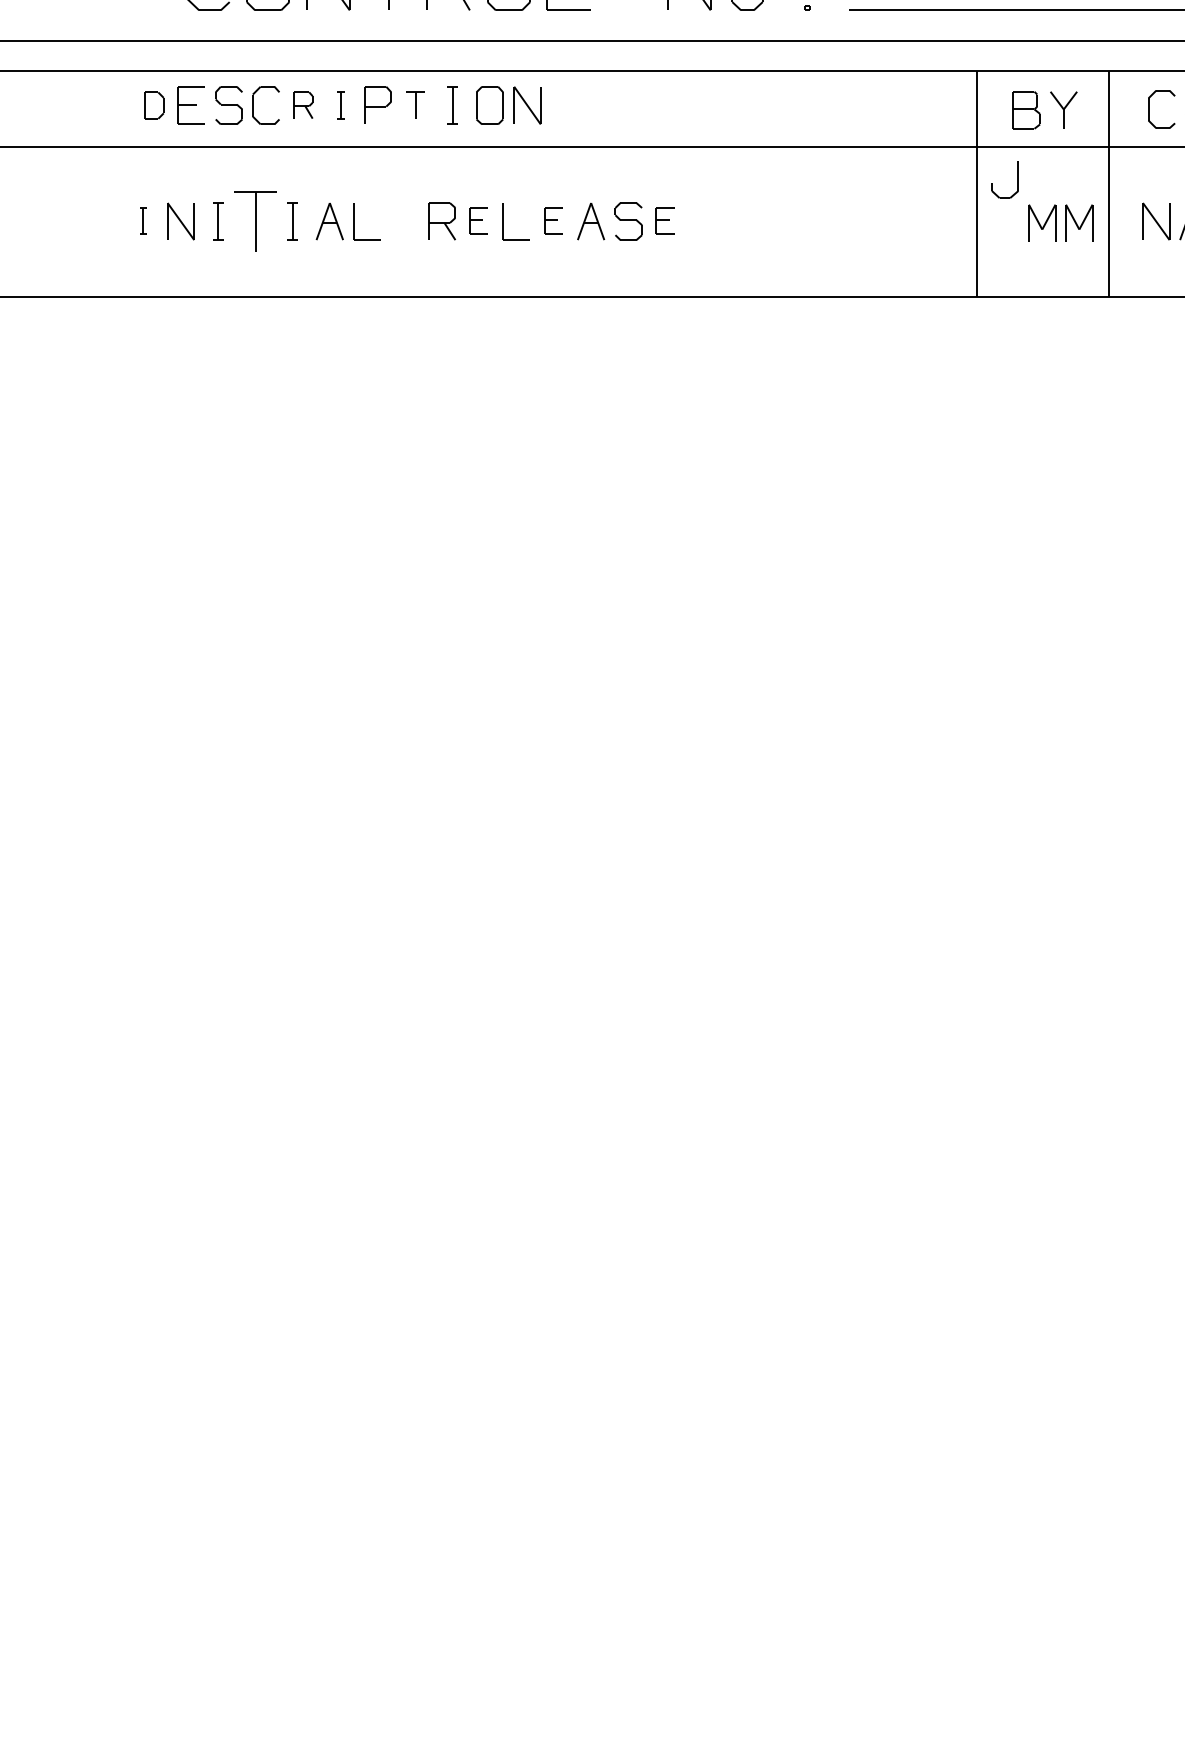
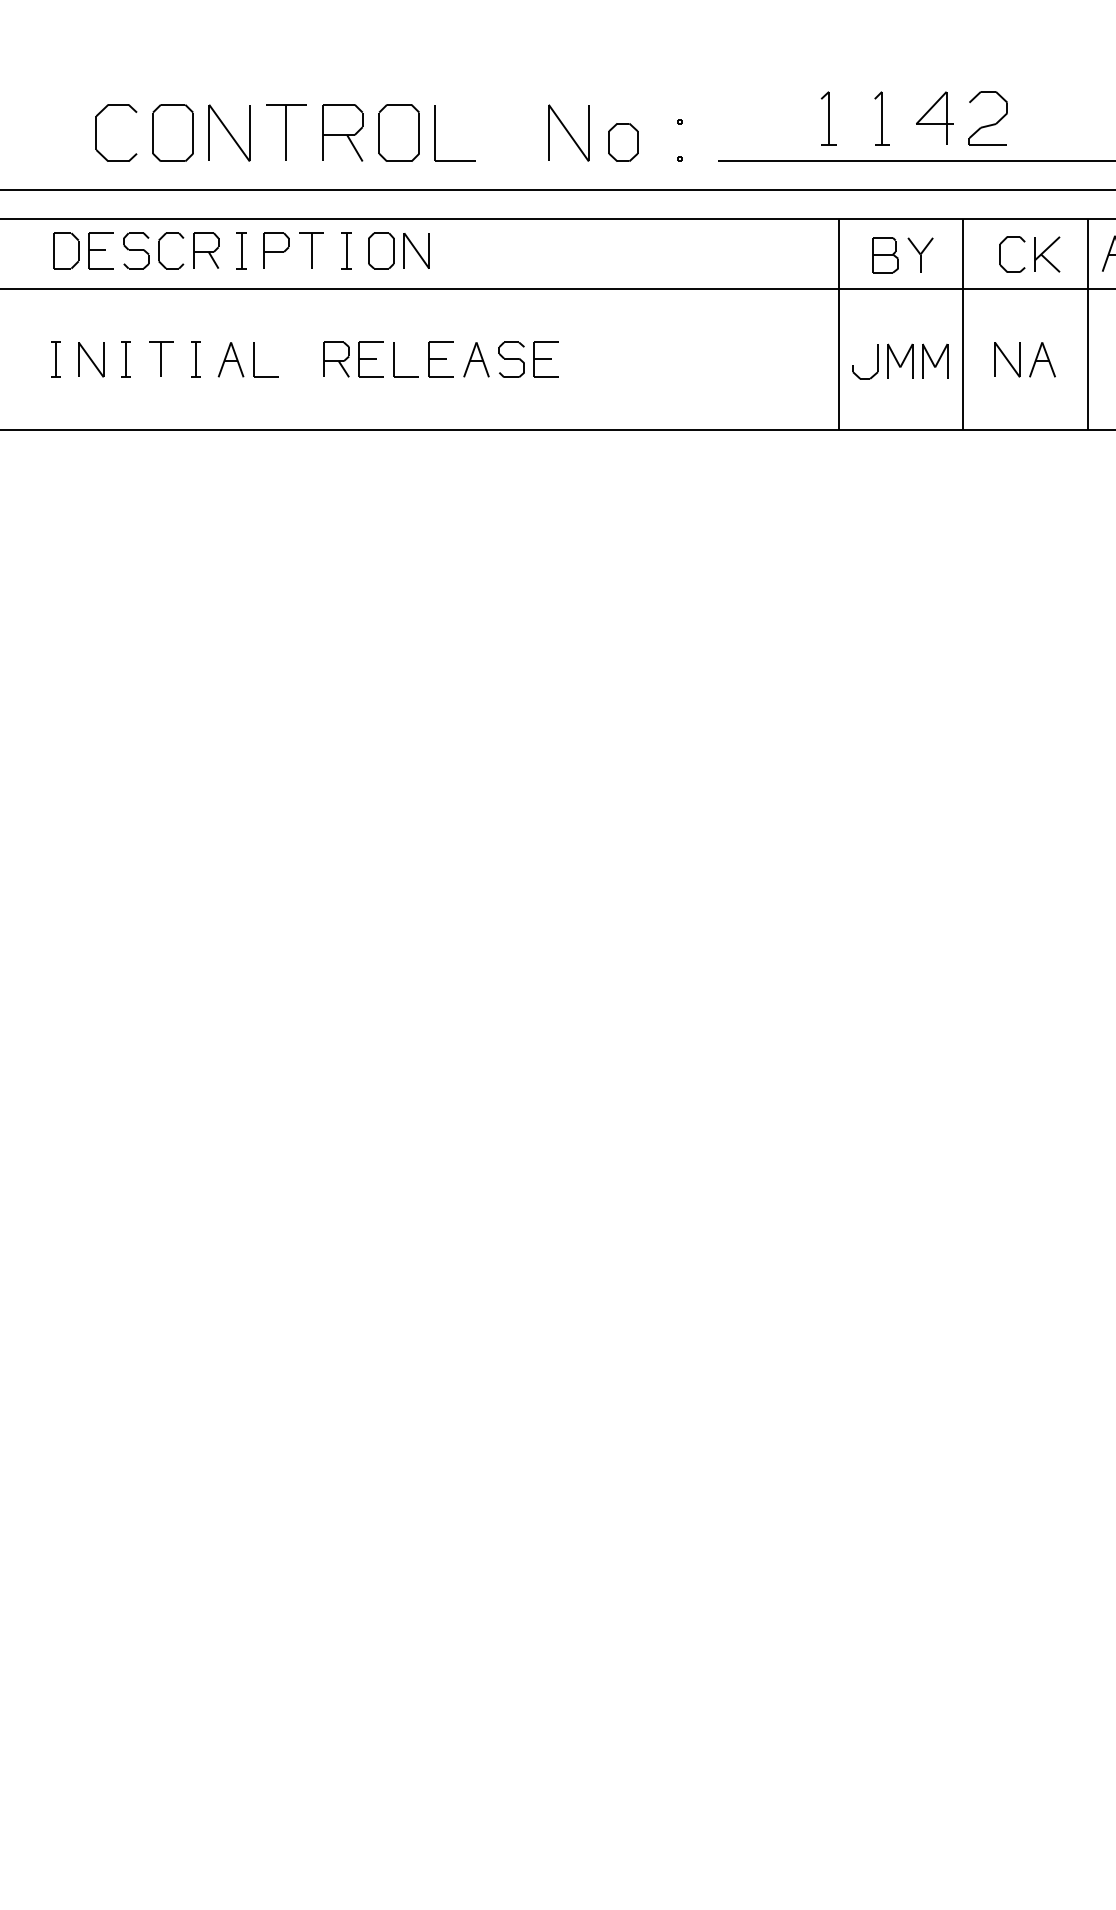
part: (154, 105) -> (66, 250), size x1.43
part: (303, 105) -> (206, 250), size x1.43
part: (340, 105) -> (241, 250), size x1.43
part: (415, 105) -> (311, 250), size x1.43
part: (1017, 179) -> (877, 361), moved
part: (255, 220) -> (161, 358), size x0.62
part: (142, 221) -> (55, 359), size x1.43
part: (478, 221) -> (370, 359), size x1.43
part: (552, 221) -> (440, 359), size x1.43
part: (664, 221) -> (545, 359), size x1.43

